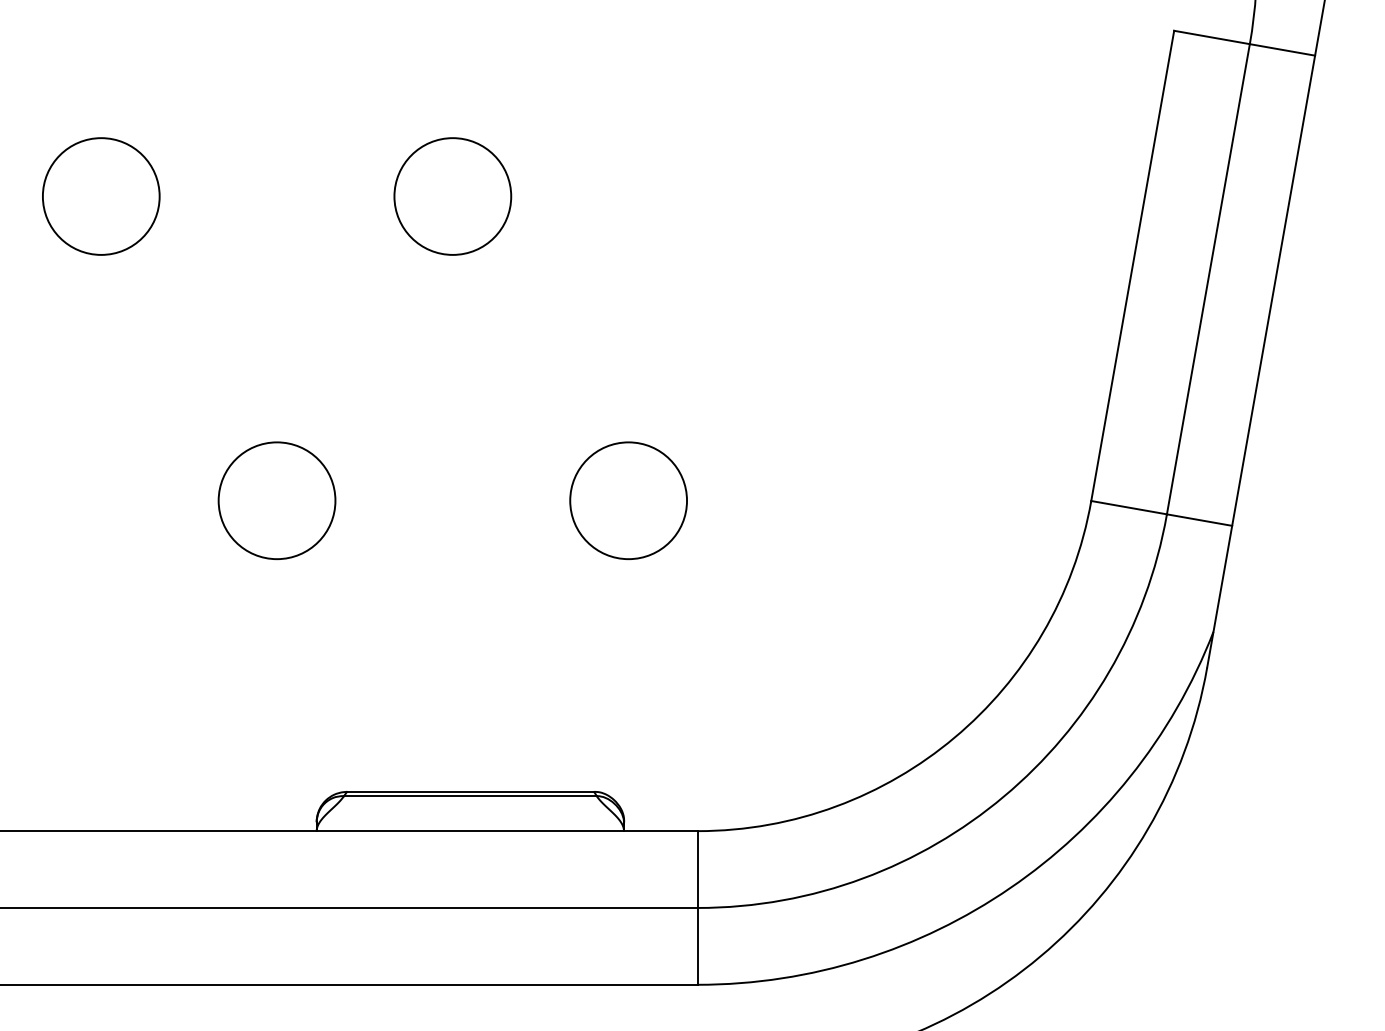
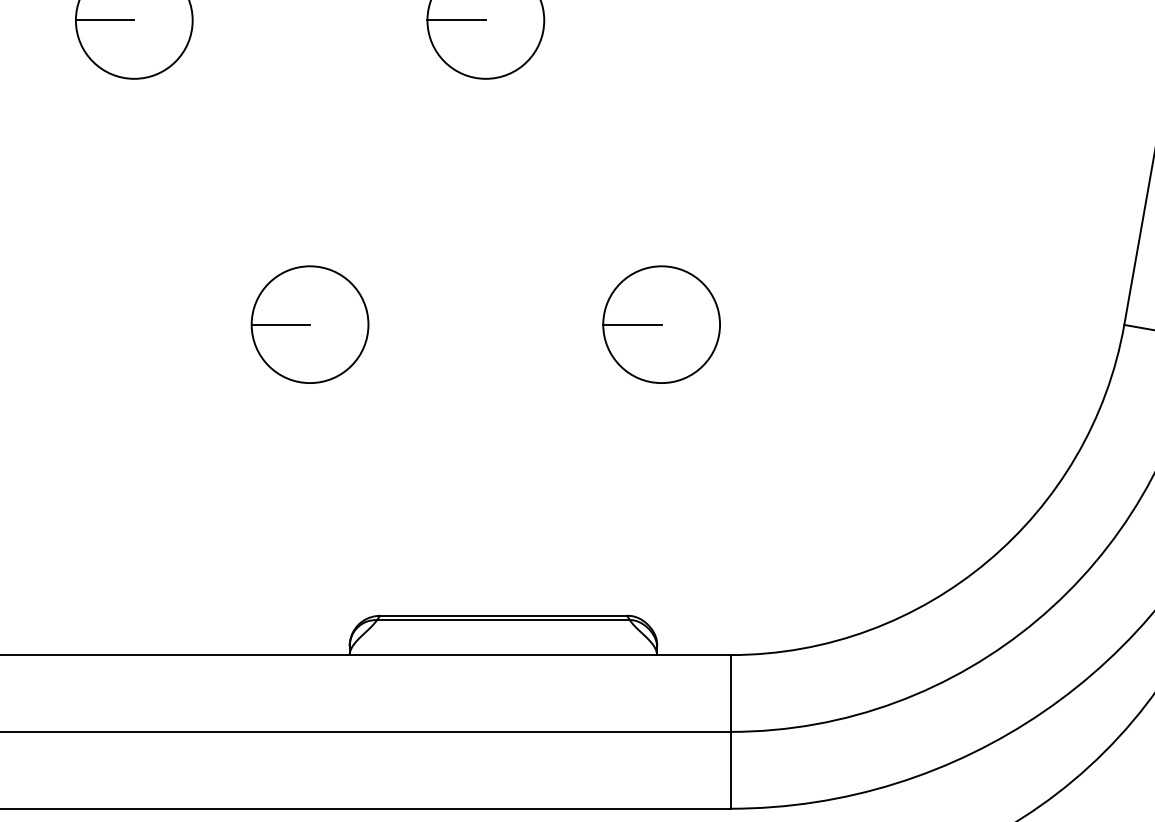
line: (71, 196) -> (104, 20), added
line: (423, 196) -> (456, 20), added
line: (247, 500) -> (280, 324), added
line: (599, 500) -> (632, 324), added

